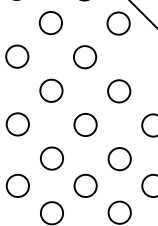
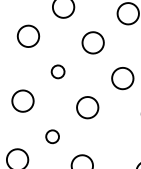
circle: (51, 90) -> (58, 71), size x0.6
circle: (51, 158) -> (52, 136), size x0.6
circle: (119, 159) -> (117, 143), removed

